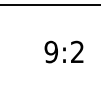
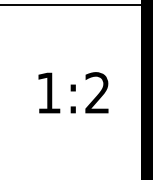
text: (50, 51) -> (47, 91), 9:2 -> 1:2

